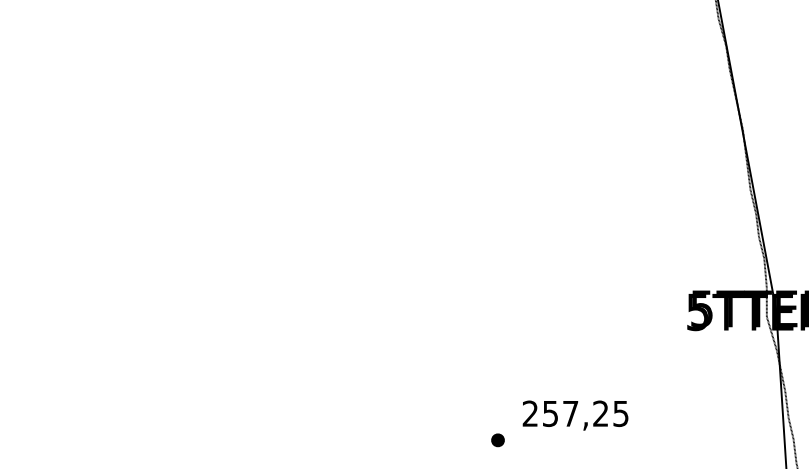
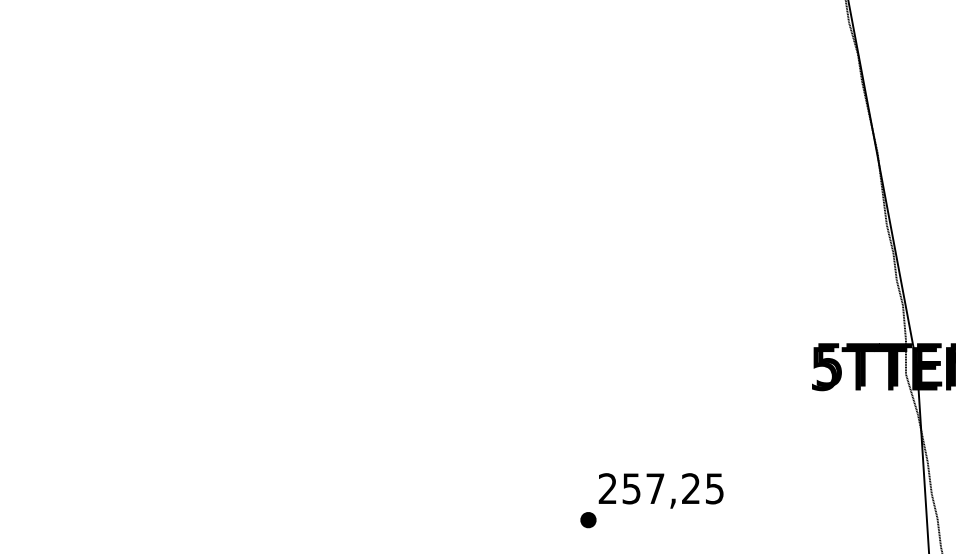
text: (575, 415) -> (661, 490), moved

